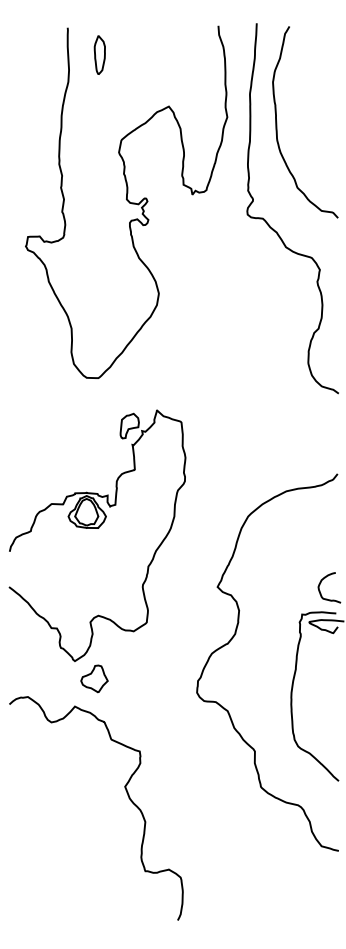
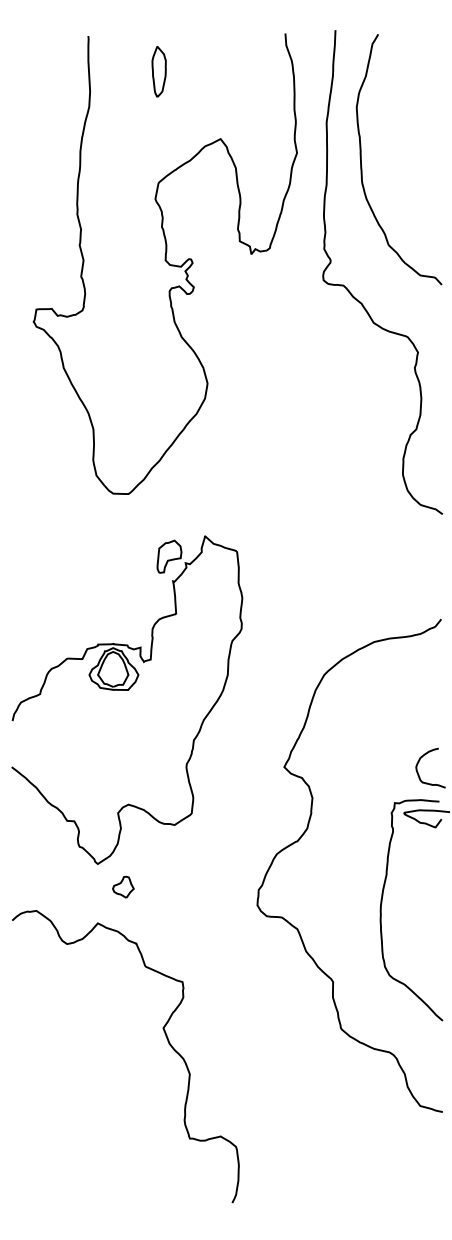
part: (99, 54) -> (158, 70), moved
part: (94, 678) -> (123, 886), size x0.6

